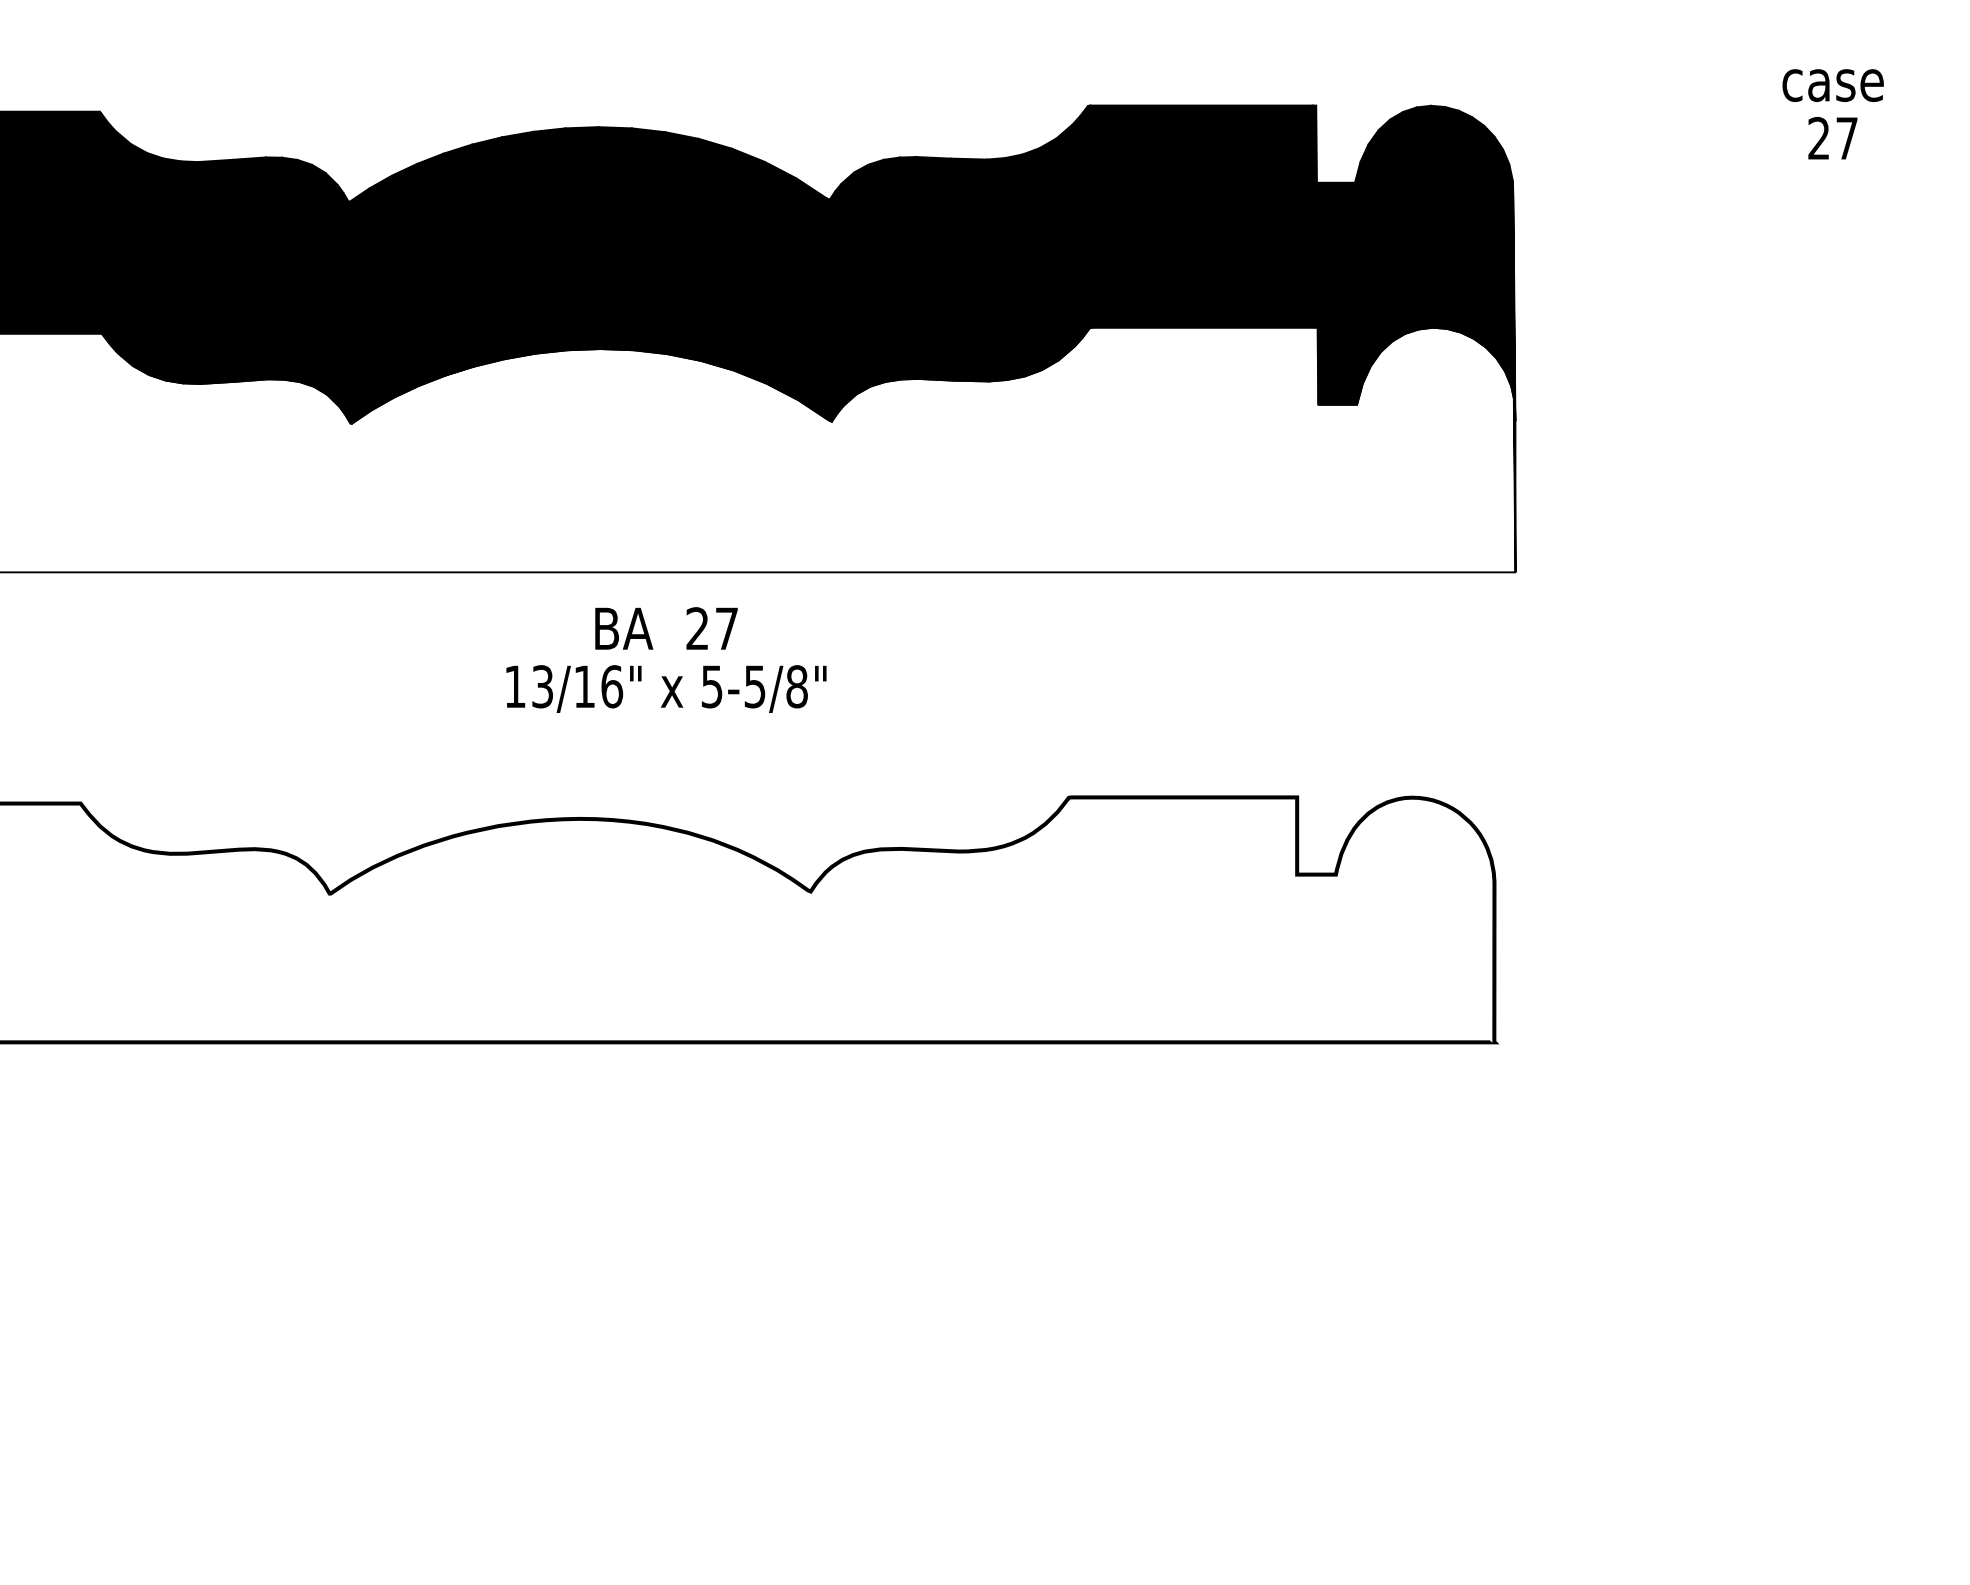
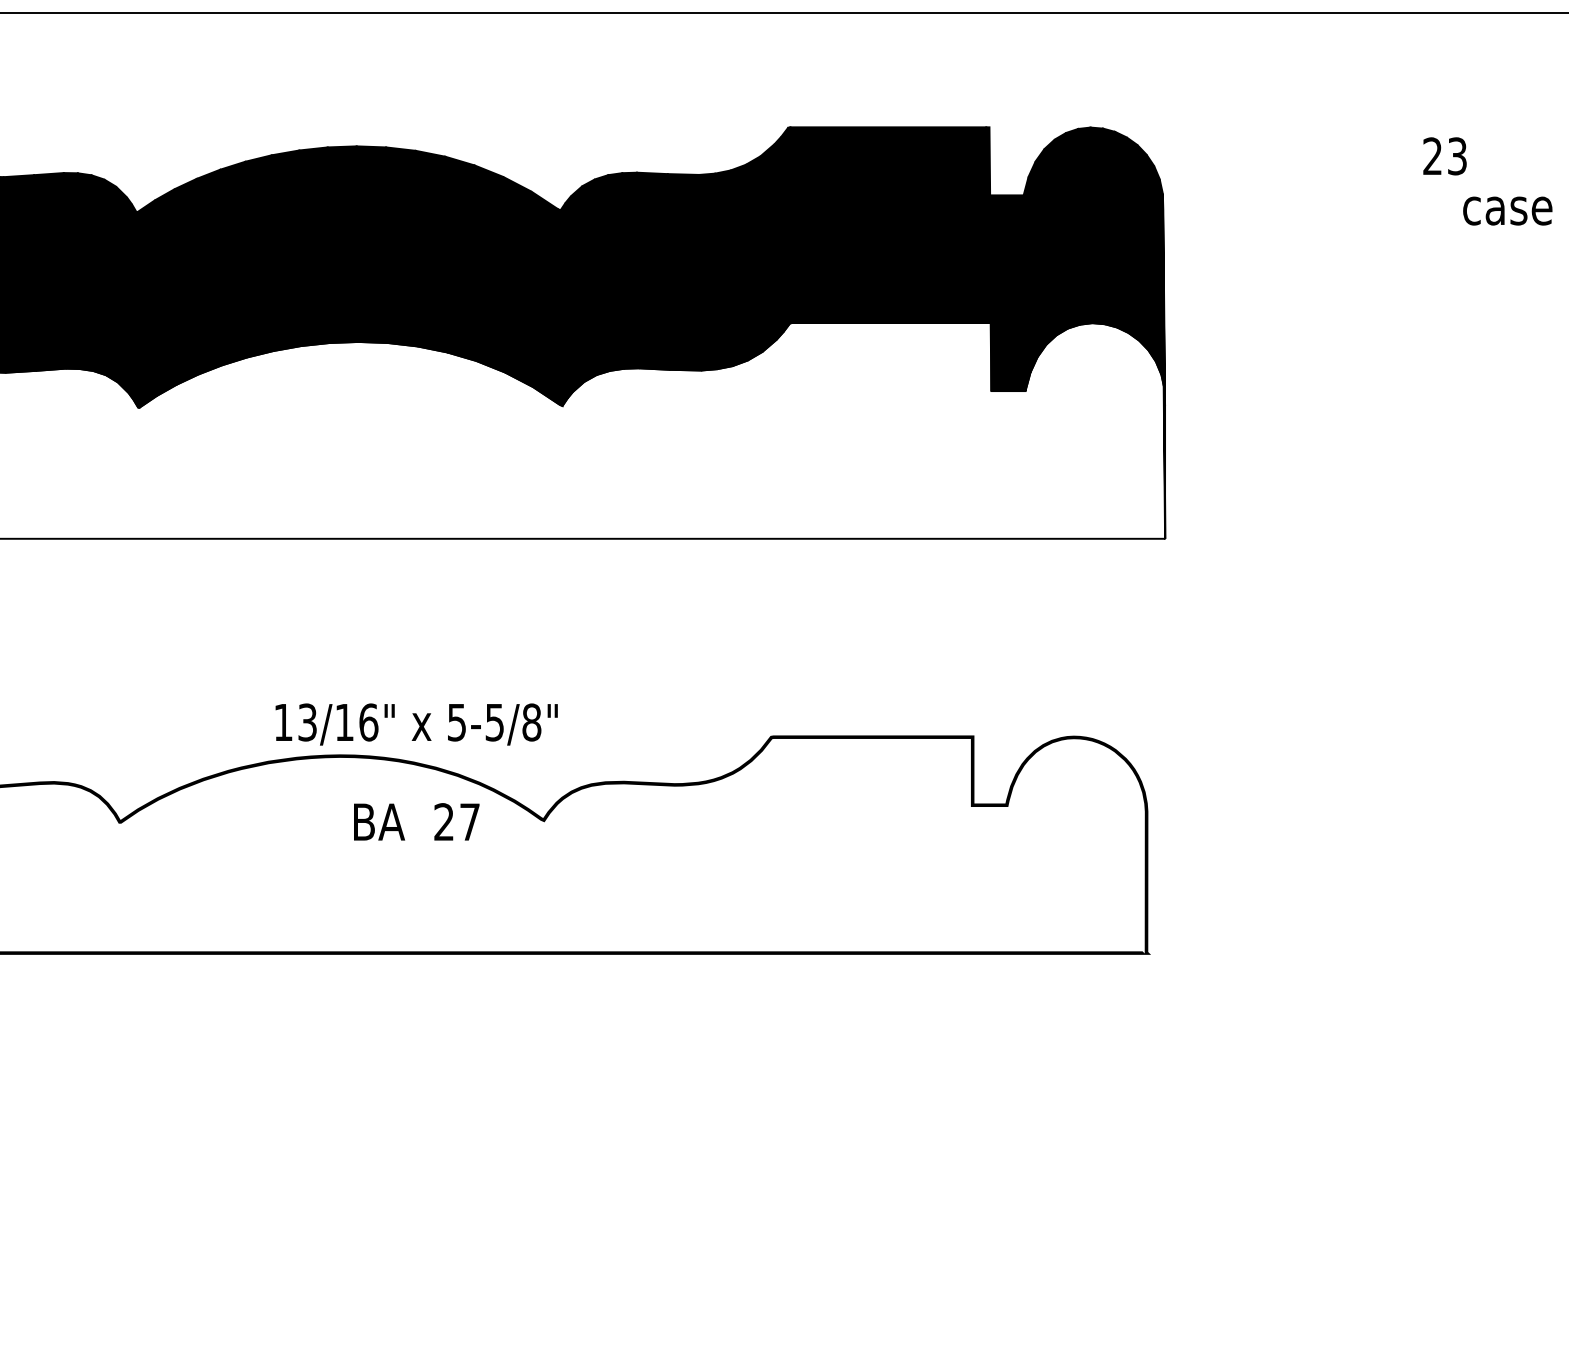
text: (1832, 85) -> (1507, 211), moved
text: (1846, 138) -> (1456, 156), 27 -> 23
text: (666, 628) -> (416, 821), moved
text: (666, 688) -> (416, 724), moved

